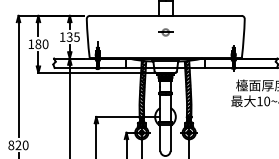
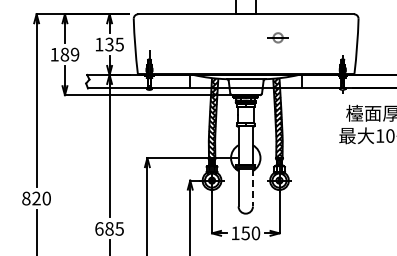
part: (165, 32) -> (277, 37), moved
text: (45, 44) -> (74, 54), 180 -> 189
line: (170, 137) -> (252, 187), solid -> dashed

